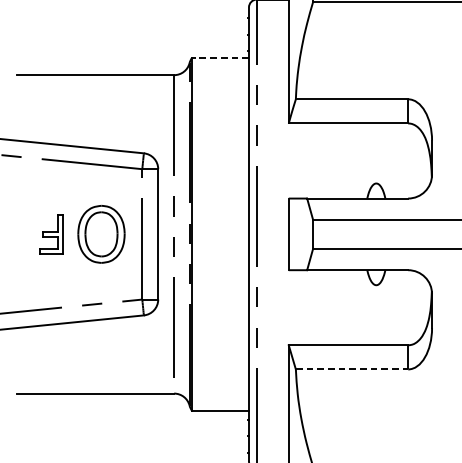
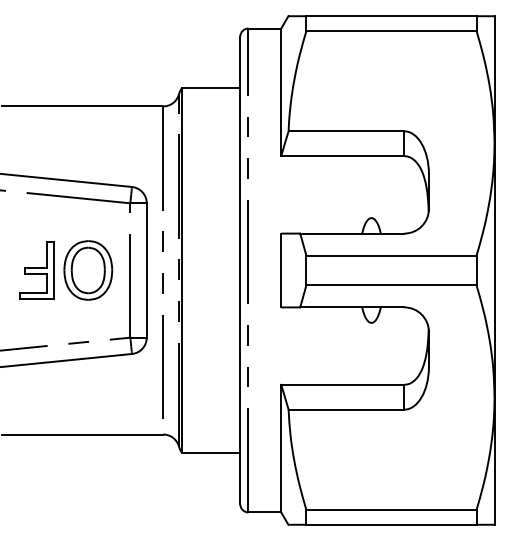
line: (220, 57) -> (210, 88), dashed -> solid
part: (51, 234) -> (36, 270), size x1.43
line: (352, 369) -> (346, 409), dashed -> solid

